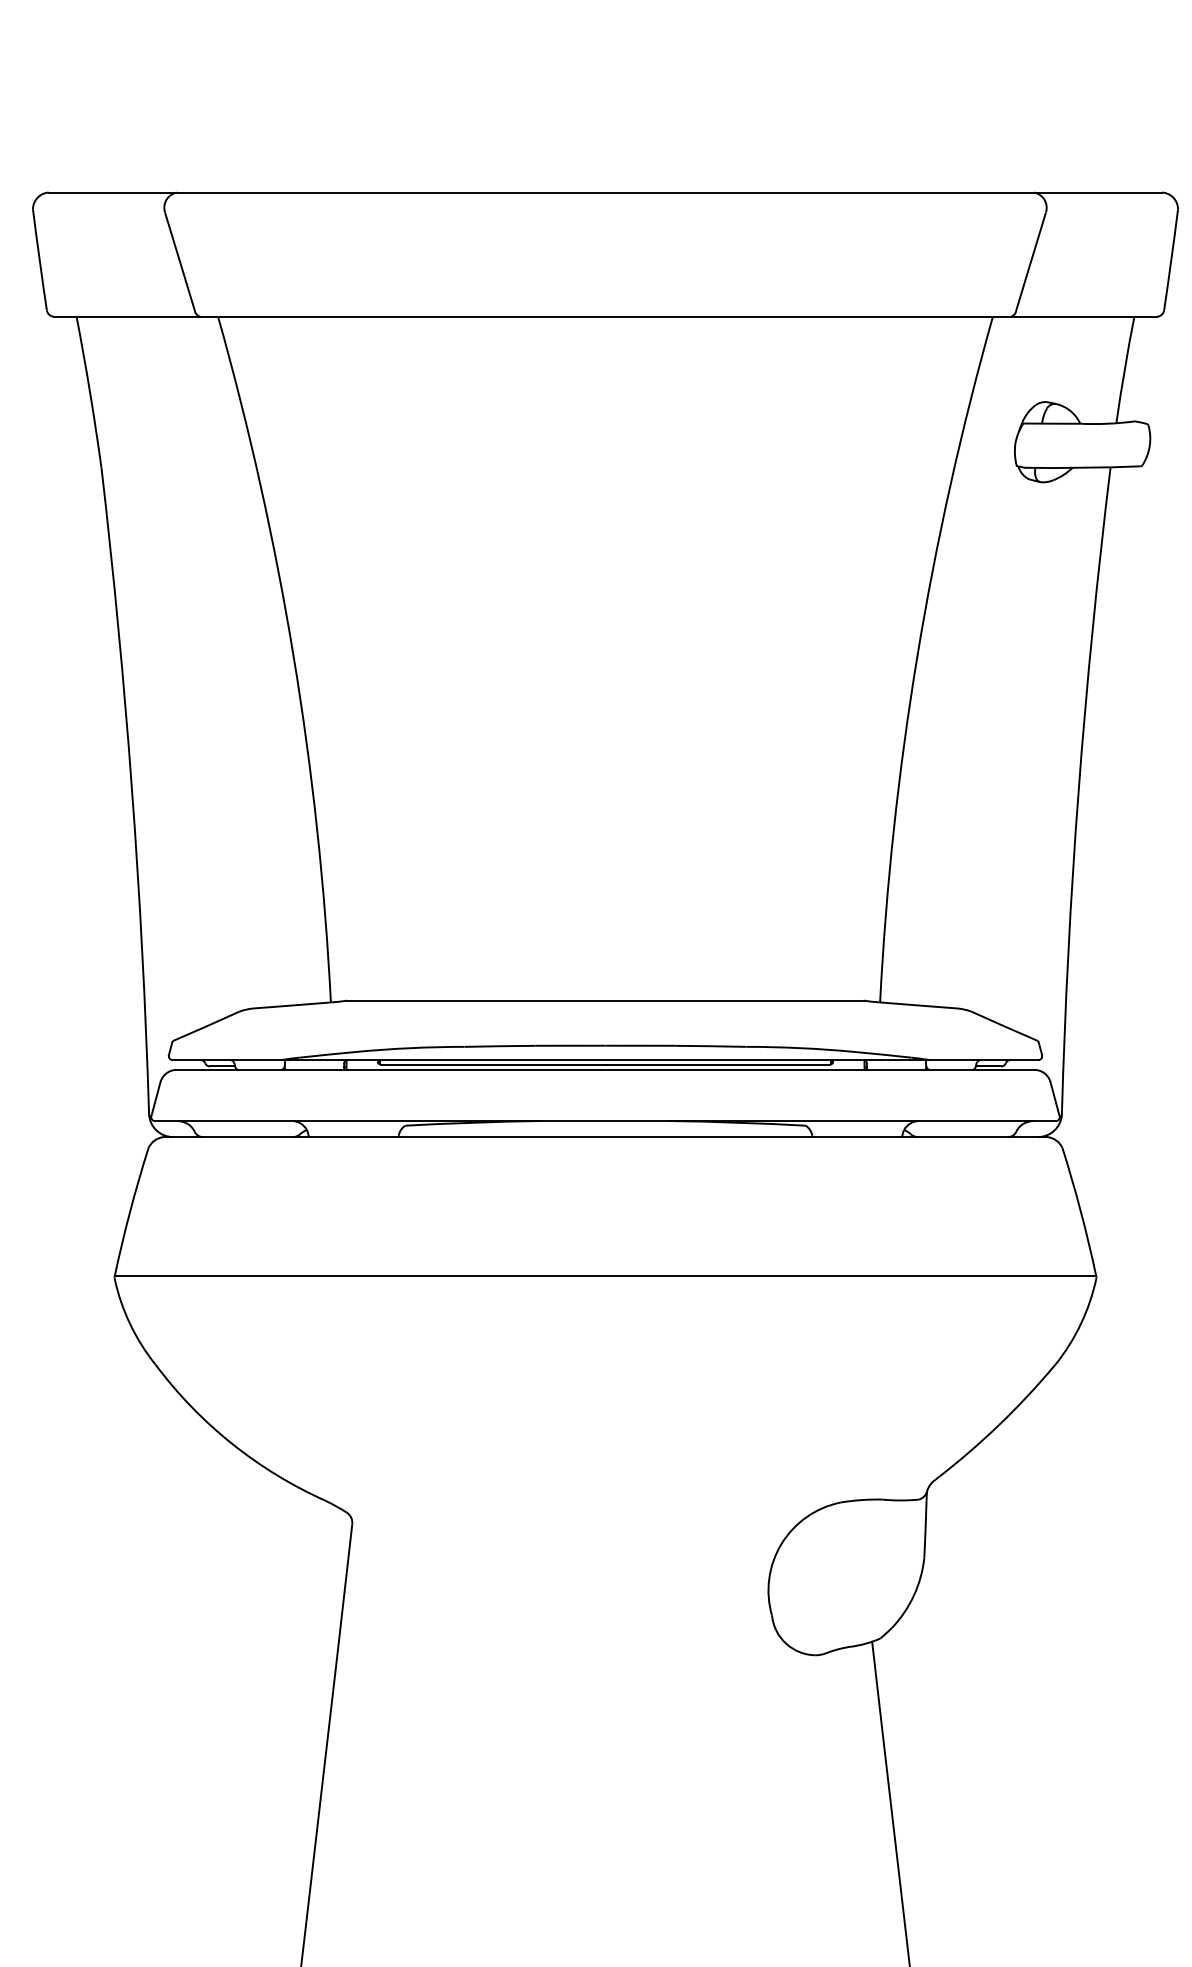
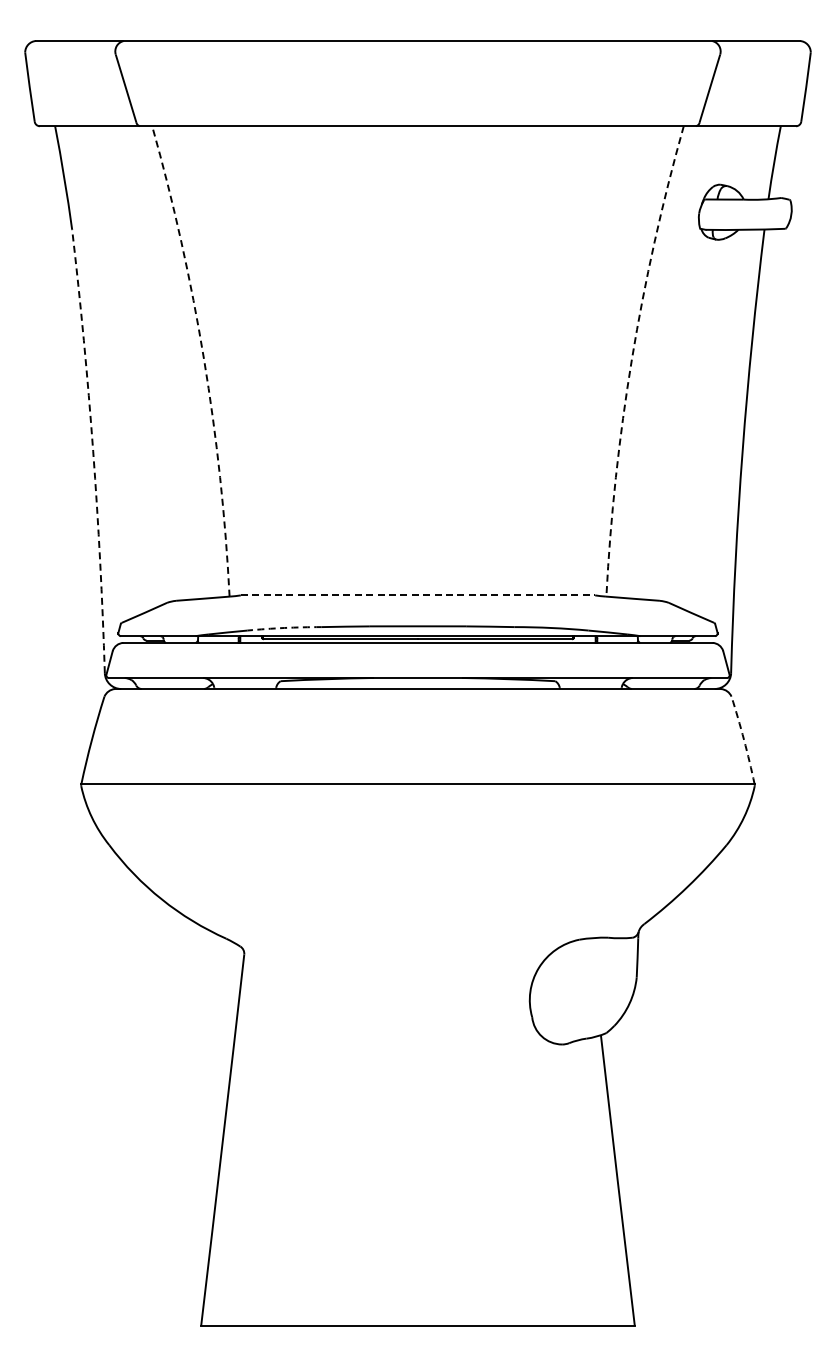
arc: (294, 656) -> (204, 359), solid -> dashed
arc: (916, 656) -> (631, 359), solid -> dashed
arc: (132, 790) -> (93, 451), solid -> dashed
line: (606, 1000) -> (418, 595), solid -> dashed
arc: (410, 1047) -> (284, 627), solid -> dashed
arc: (1081, 1212) -> (744, 740), solid -> dashed

